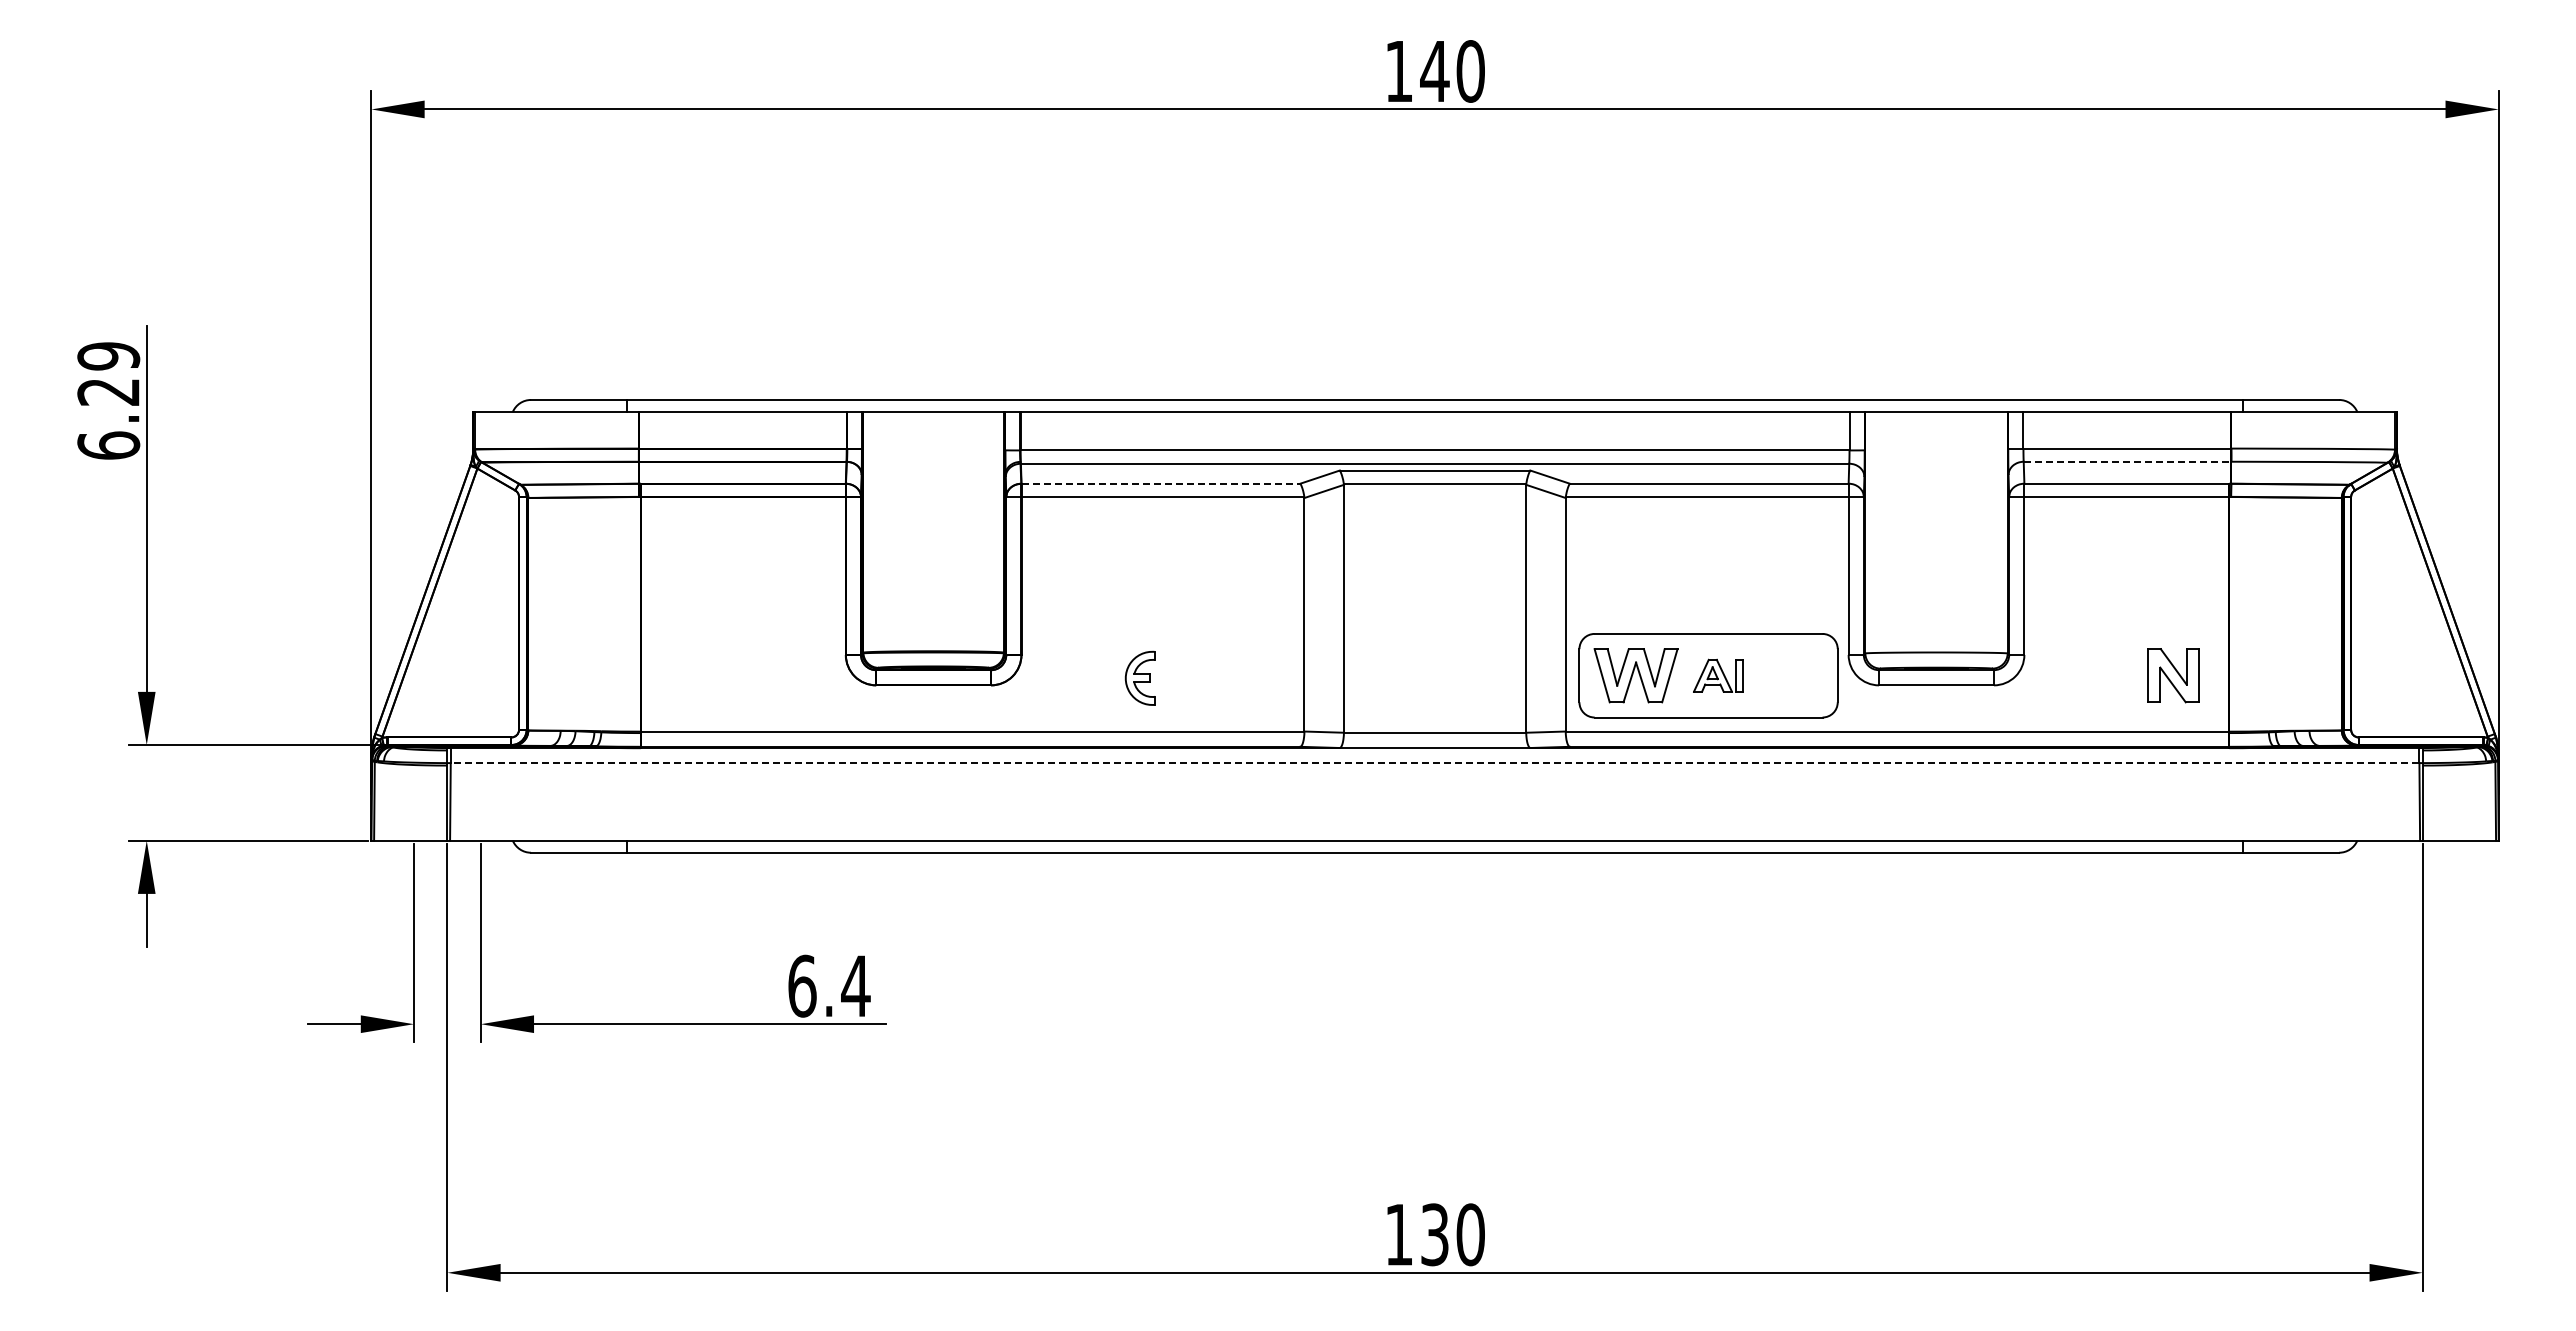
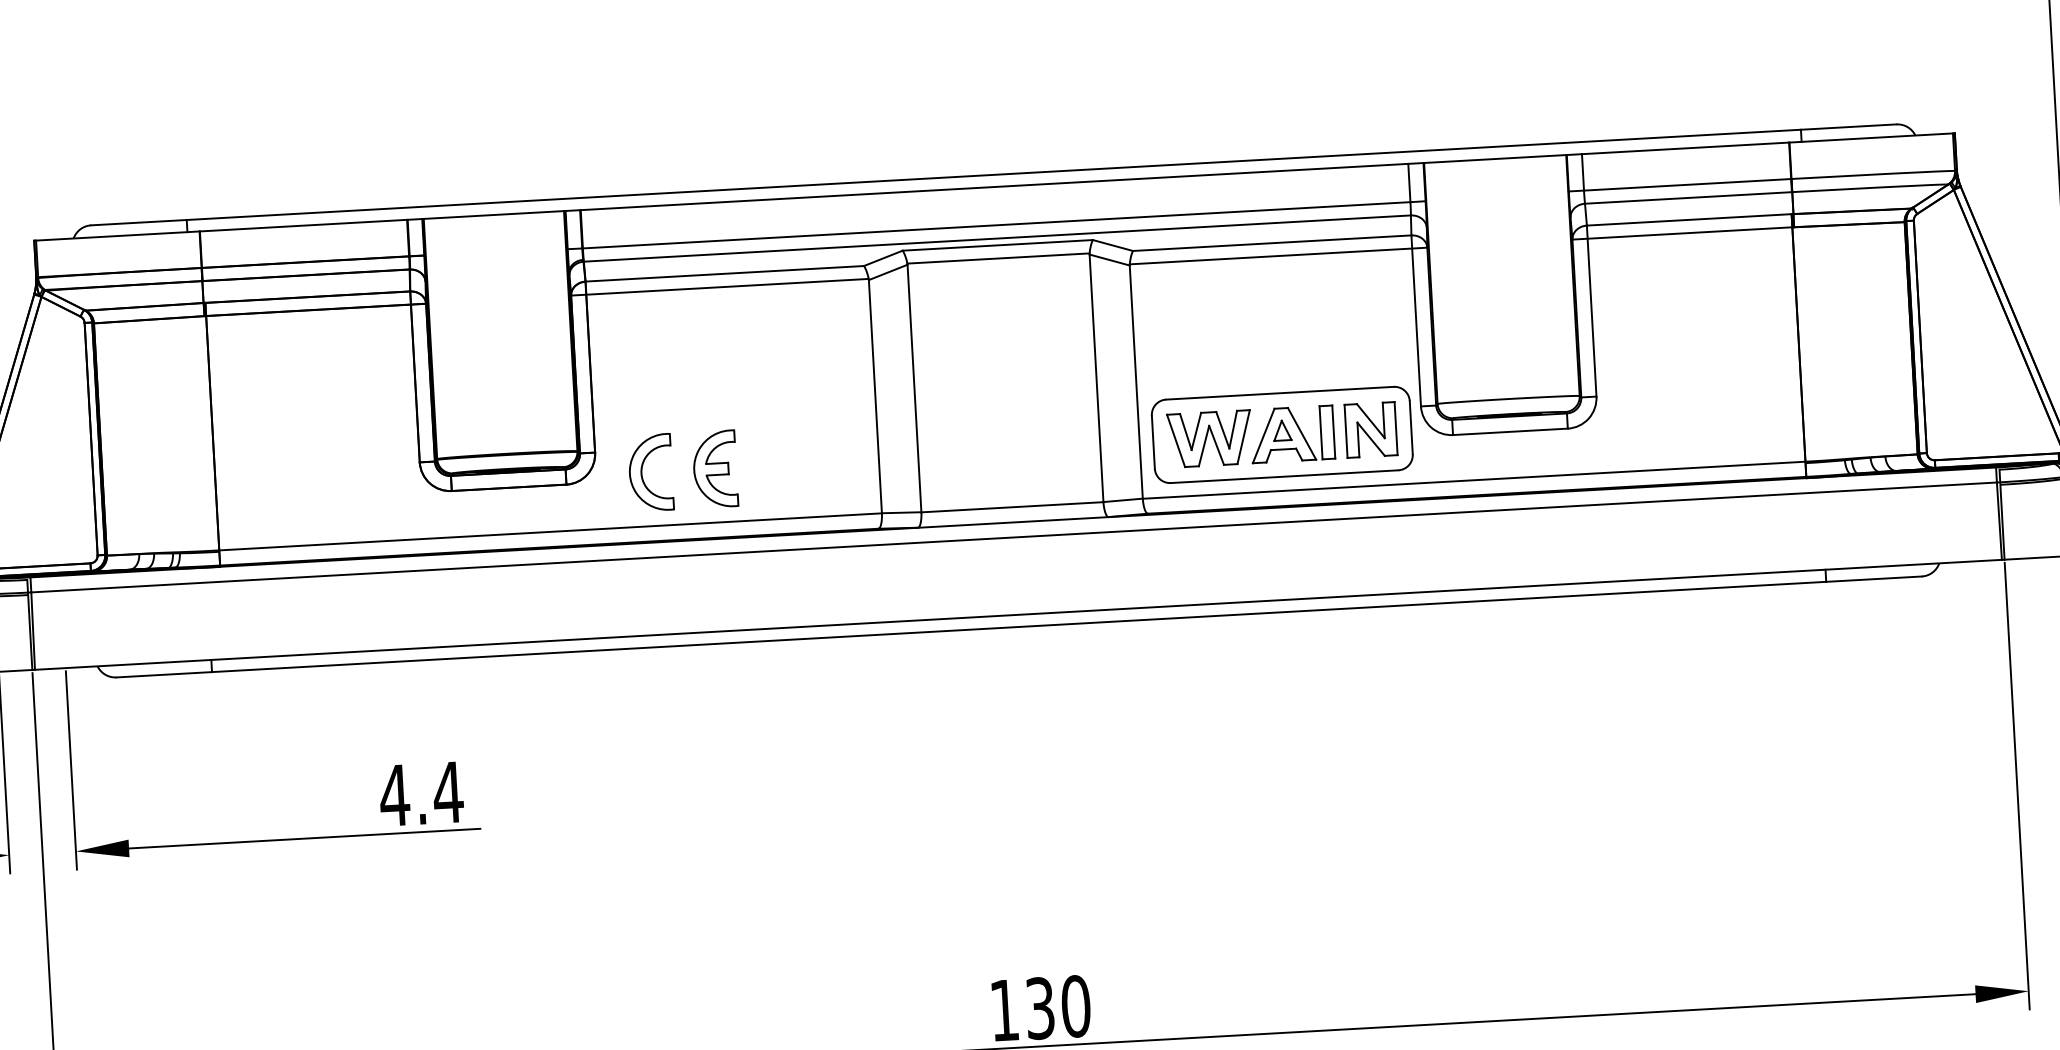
line: (2127, 461) -> (1688, 197), dashed -> solid
line: (1161, 483) -> (725, 273), dashed -> solid
part: (1718, 675) -> (1292, 434), size x1.67
part: (2173, 675) -> (1371, 429), moved
part: (1067, 678) -> (642, 473), added
part: (1140, 678) -> (715, 469), size x1.43
line: (1434, 763) -> (1013, 537), dashed -> solid
text: (802, 985) -> (394, 794), 6.4 -> 4.4

